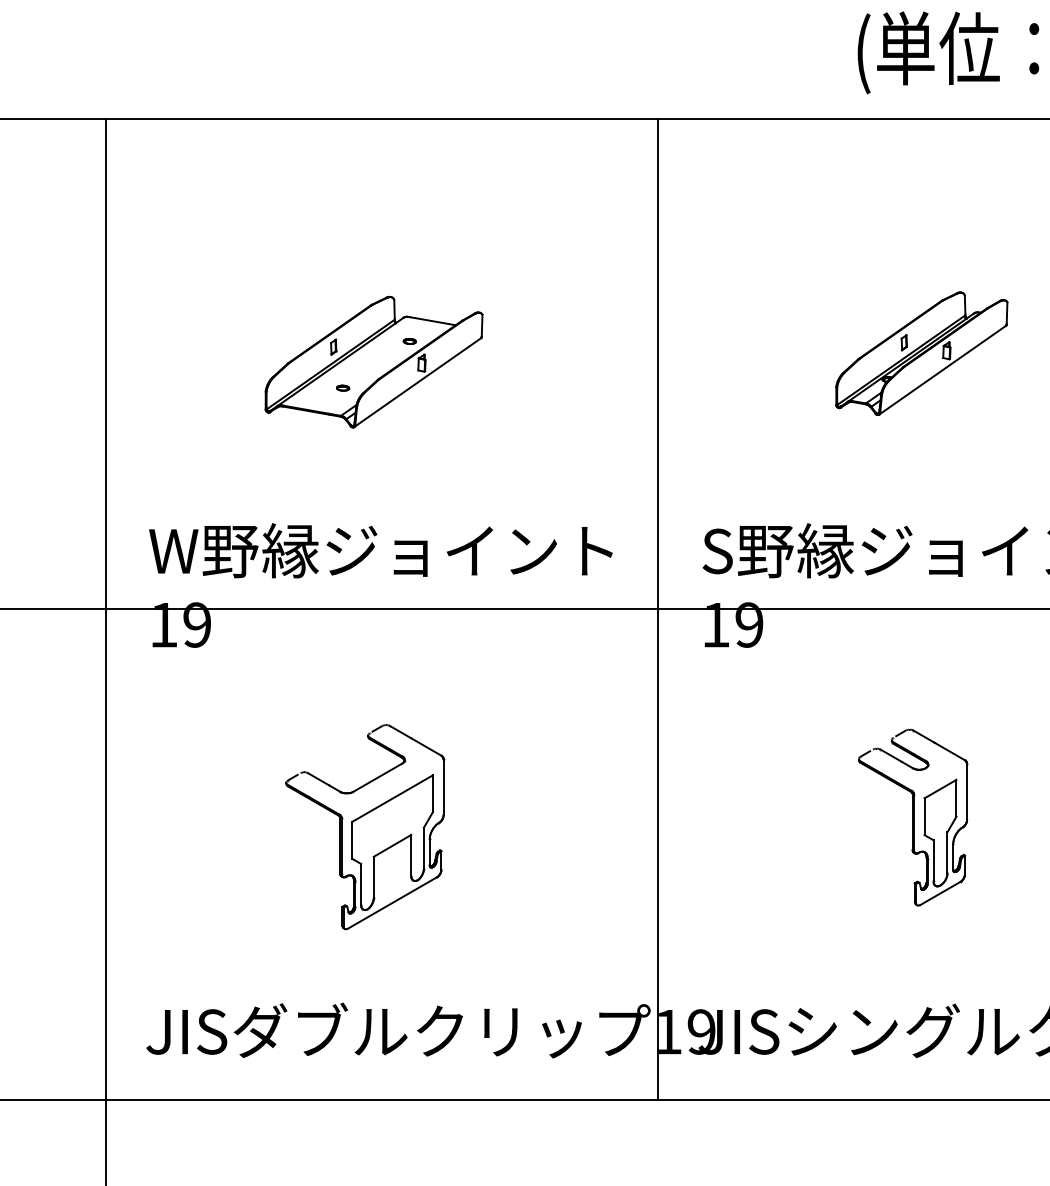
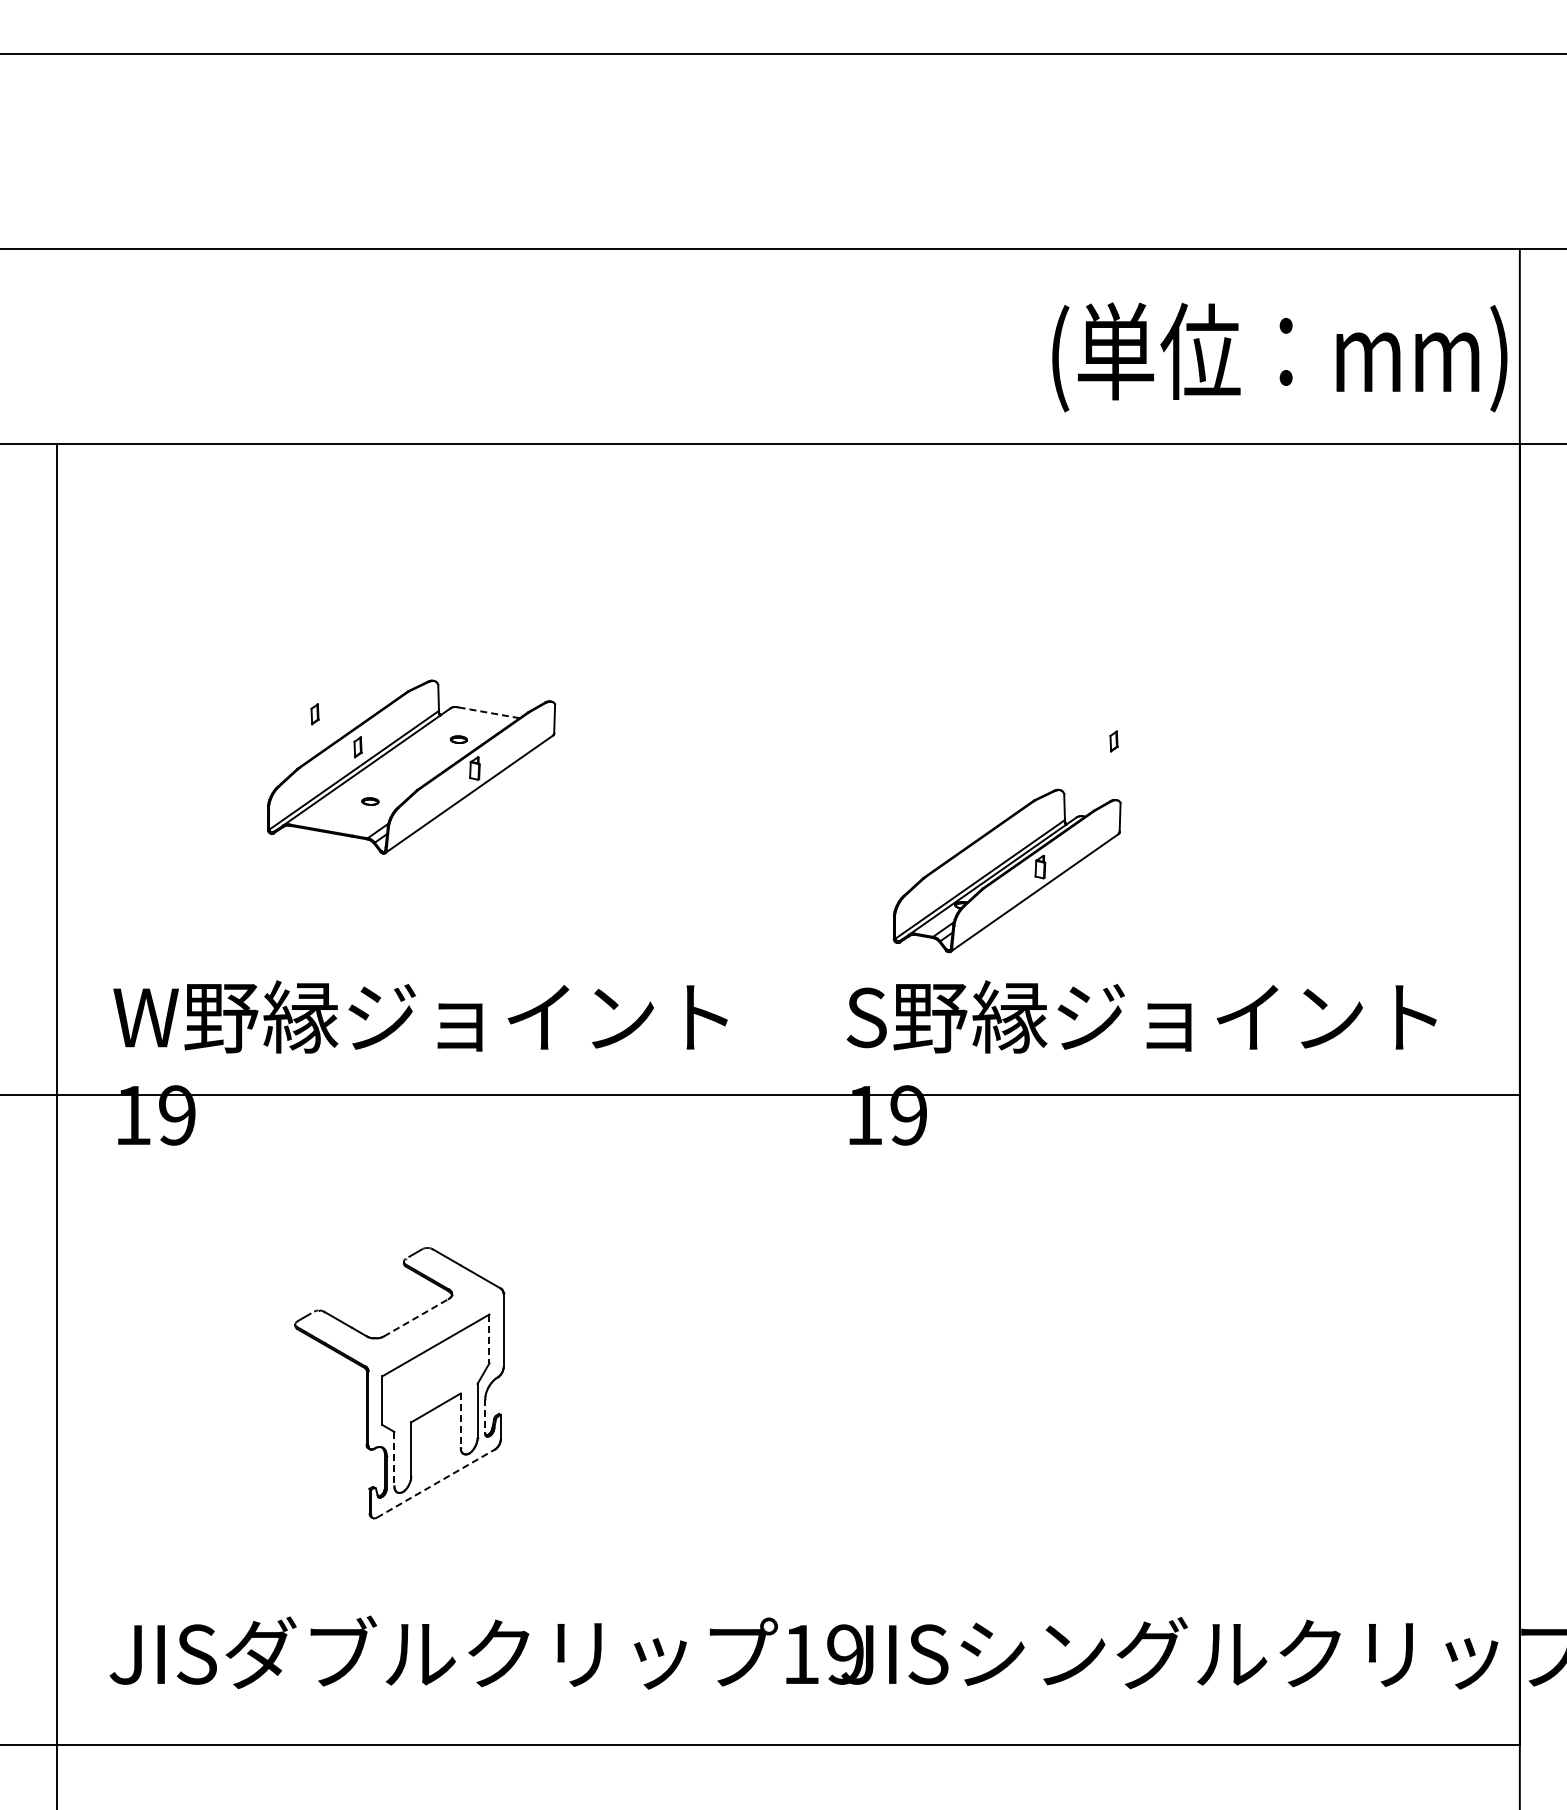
line: (432, 320) -> (489, 712), solid -> dashed
part: (300, 322) -> (314, 714), added
part: (922, 353) -> (1007, 870), moved
line: (658, 609) -> (788, 1094), removed
line: (377, 777) -> (416, 1317), solid -> dashed
line: (432, 794) -> (489, 1339), solid -> dashed
part: (912, 817) -> (1125, 1370), removed
line: (429, 852) -> (485, 1416), solid -> dashed
line: (411, 856) -> (460, 1421), solid -> dashed
line: (361, 884) -> (394, 1459), solid -> dashed
line: (392, 902) -> (436, 1483), solid -> dashed

